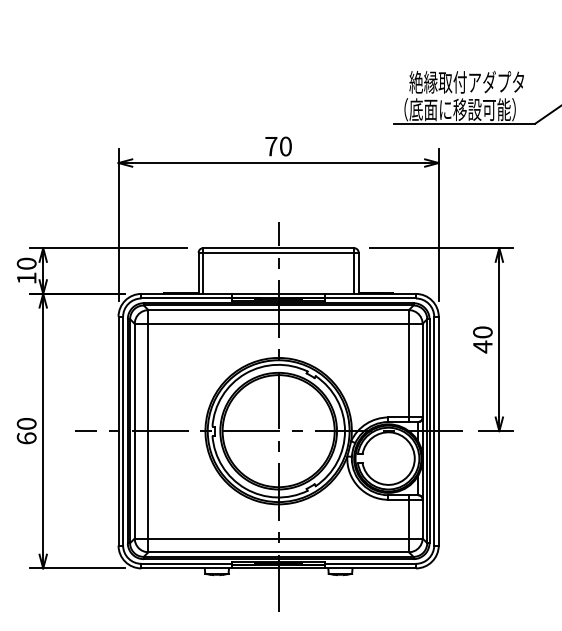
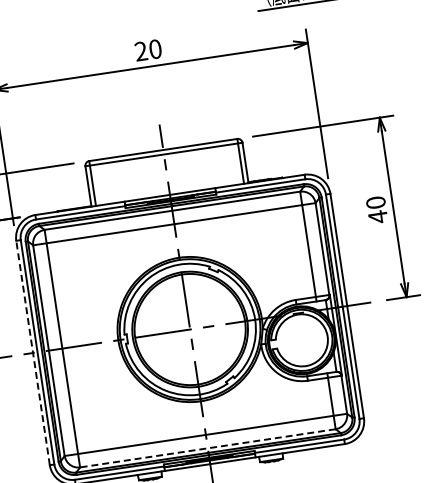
text: (271, 146) -> (141, 51), 70 -> 20
line: (118, 430) -> (32, 352), solid -> dashed
line: (278, 552) -> (207, 448), solid -> dashed

